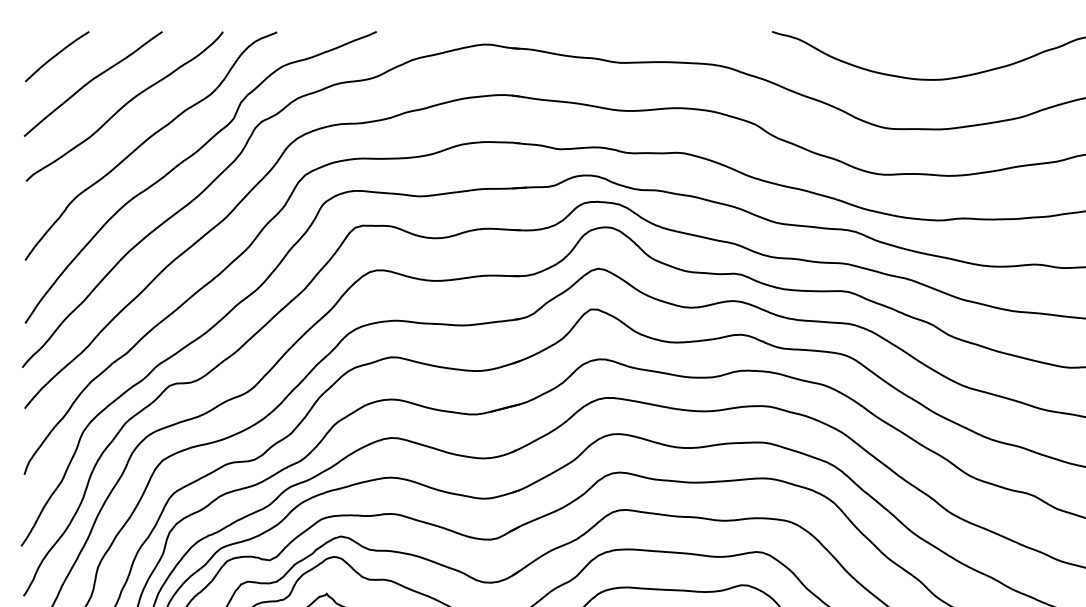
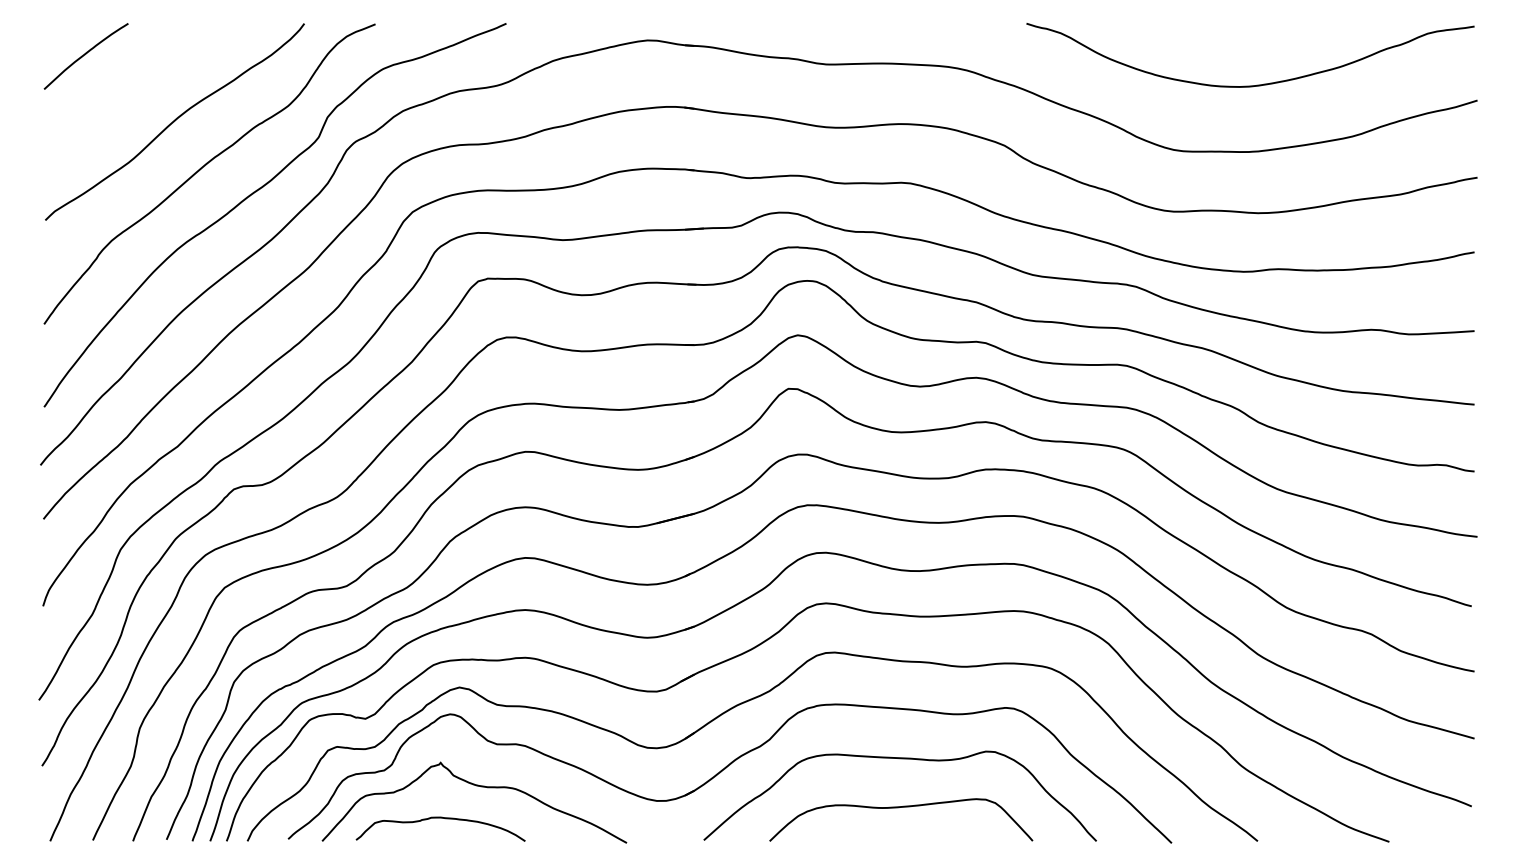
curve: (90, 81) -> (130, 89), removed

